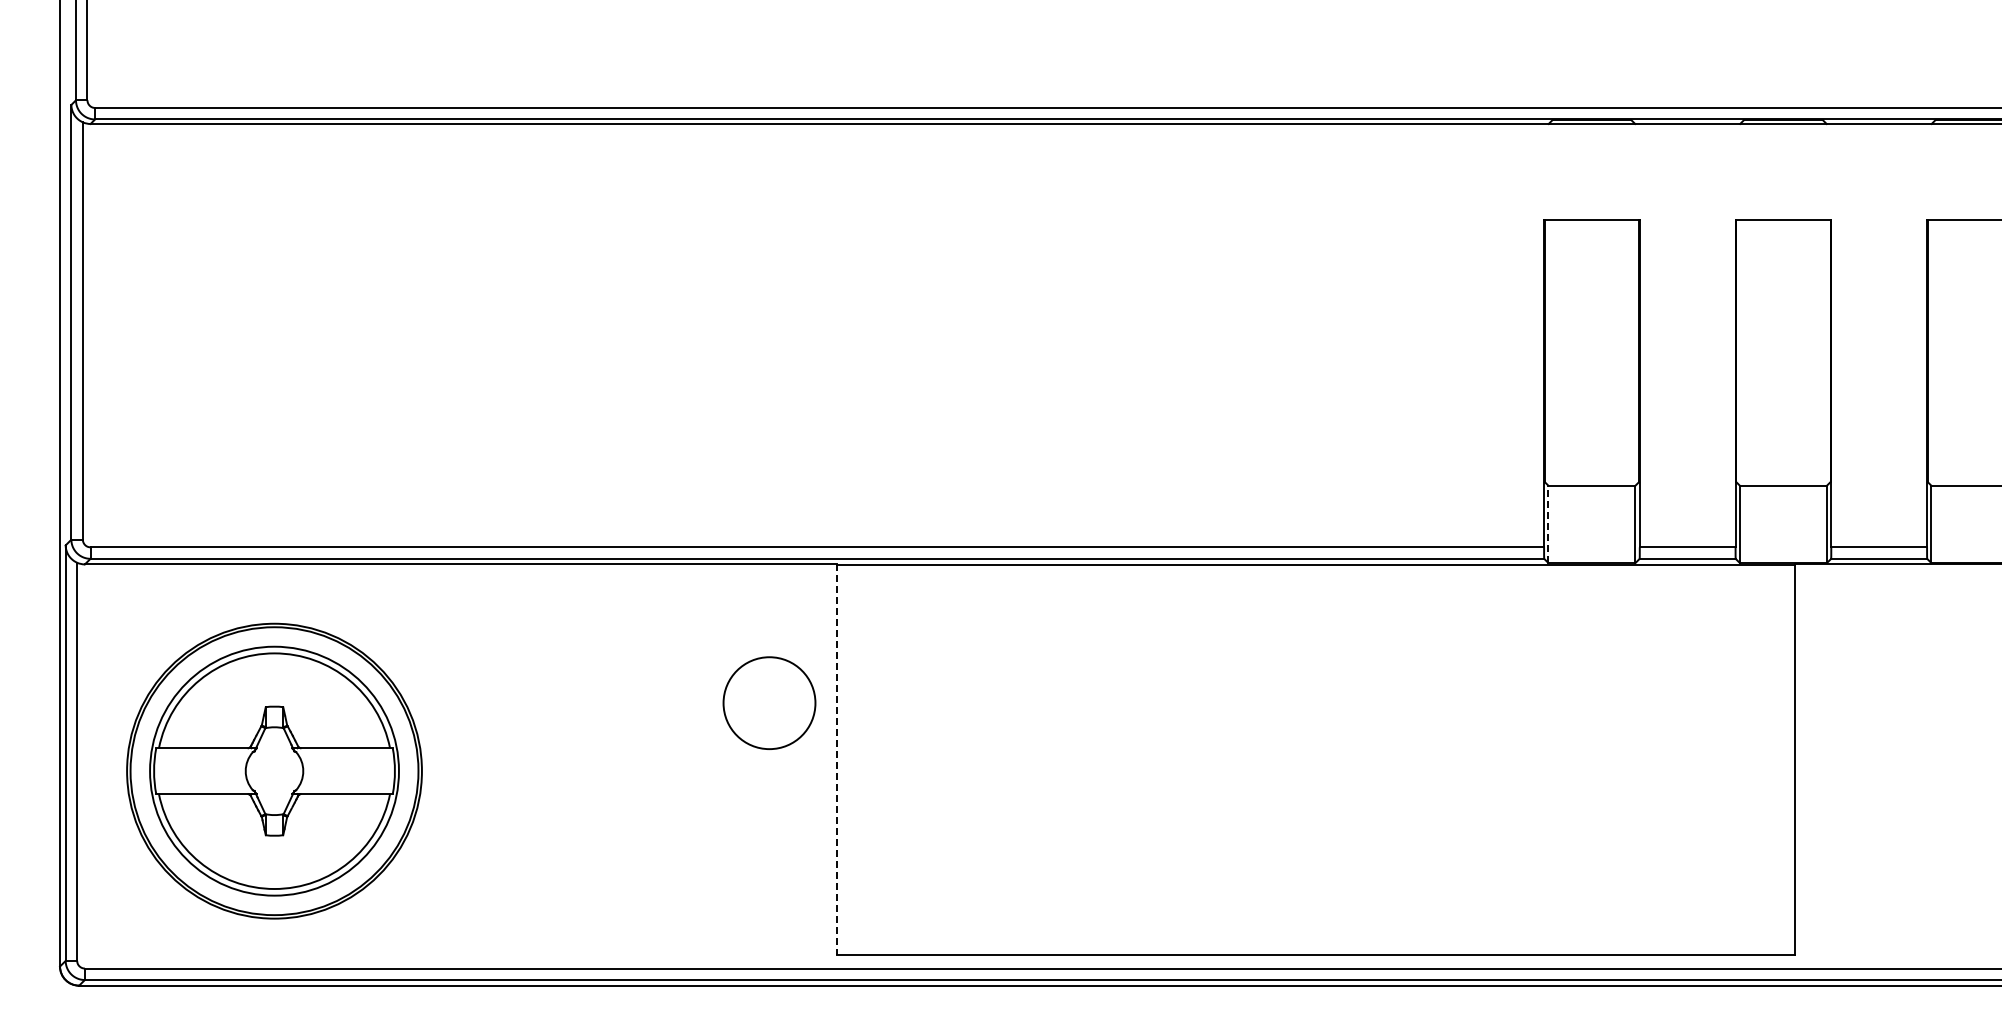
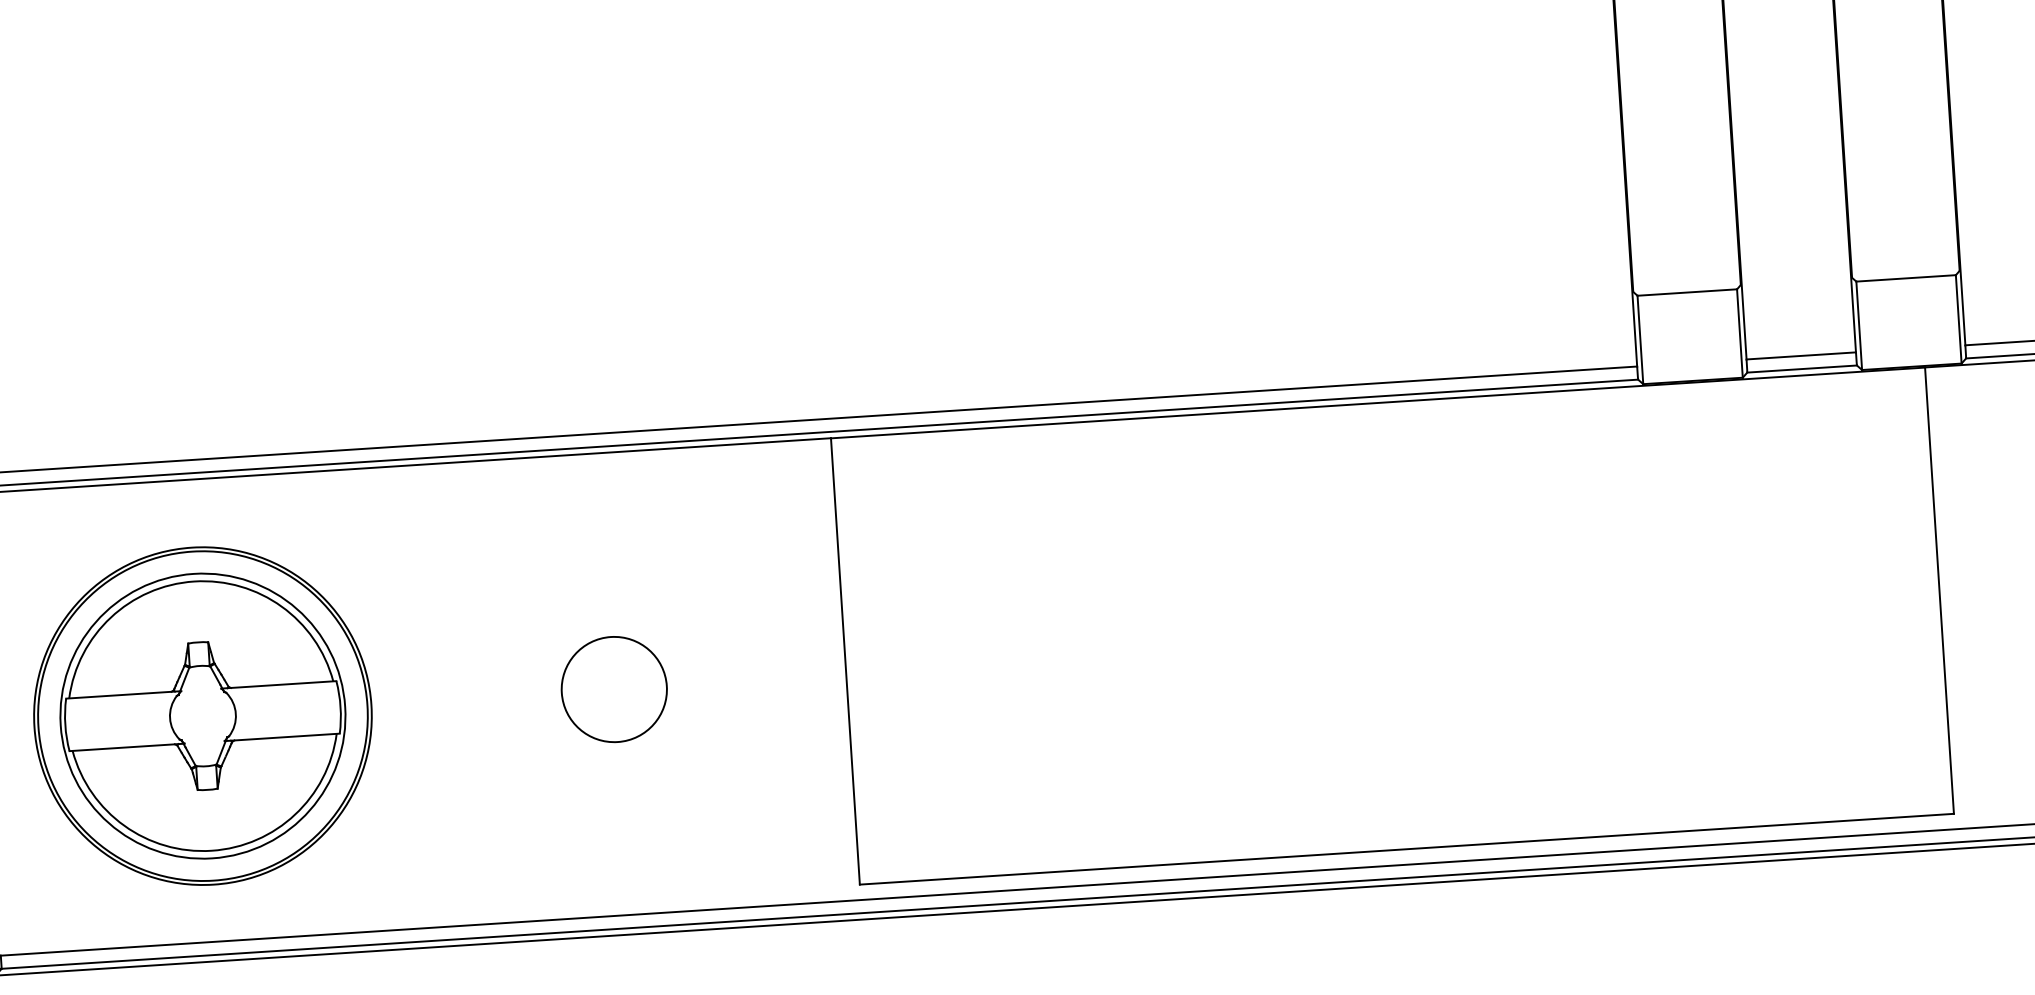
line: (1548, 524) -> (1640, 340), dashed -> solid
circle: (769, 702) -> (614, 688), moved
line: (837, 760) -> (845, 662), dashed -> solid

